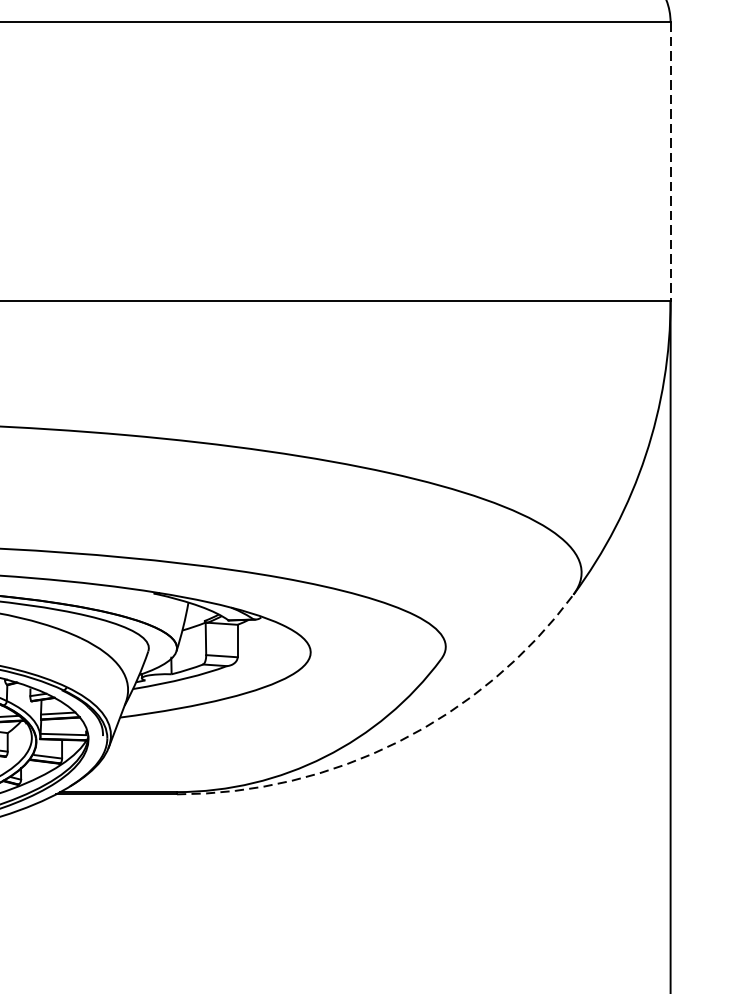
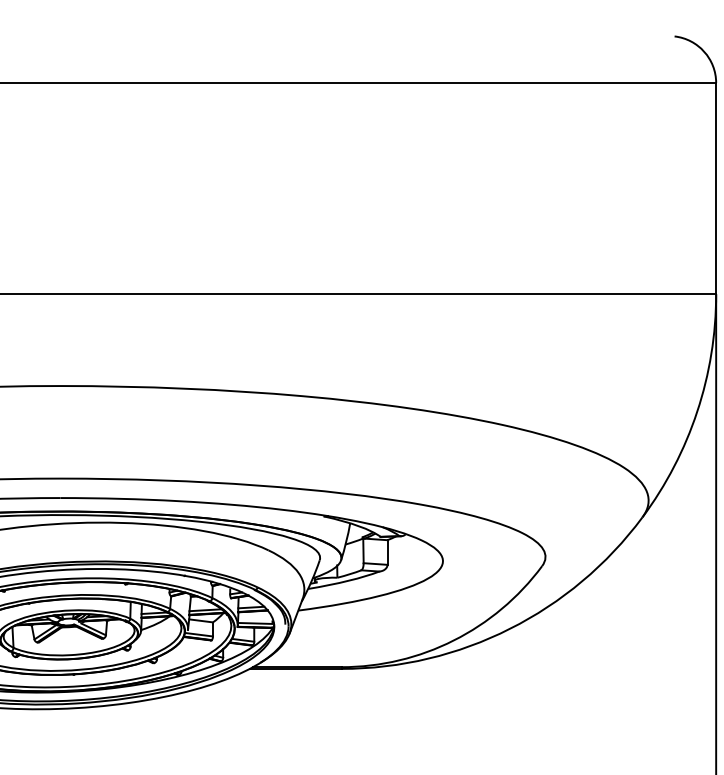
line: (671, 161) -> (716, 188), dashed -> solid
arc: (398, 741) -> (509, 628), dashed -> solid

